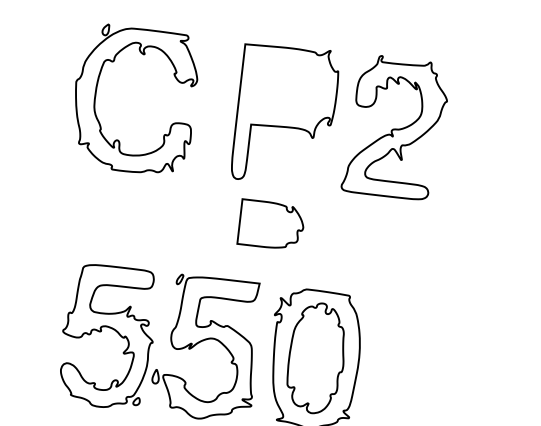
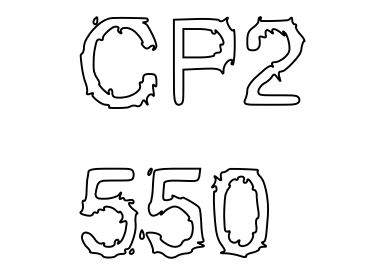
part: (96, 95) -> (94, 62), moved
part: (271, 225) -> (203, 43), moved

